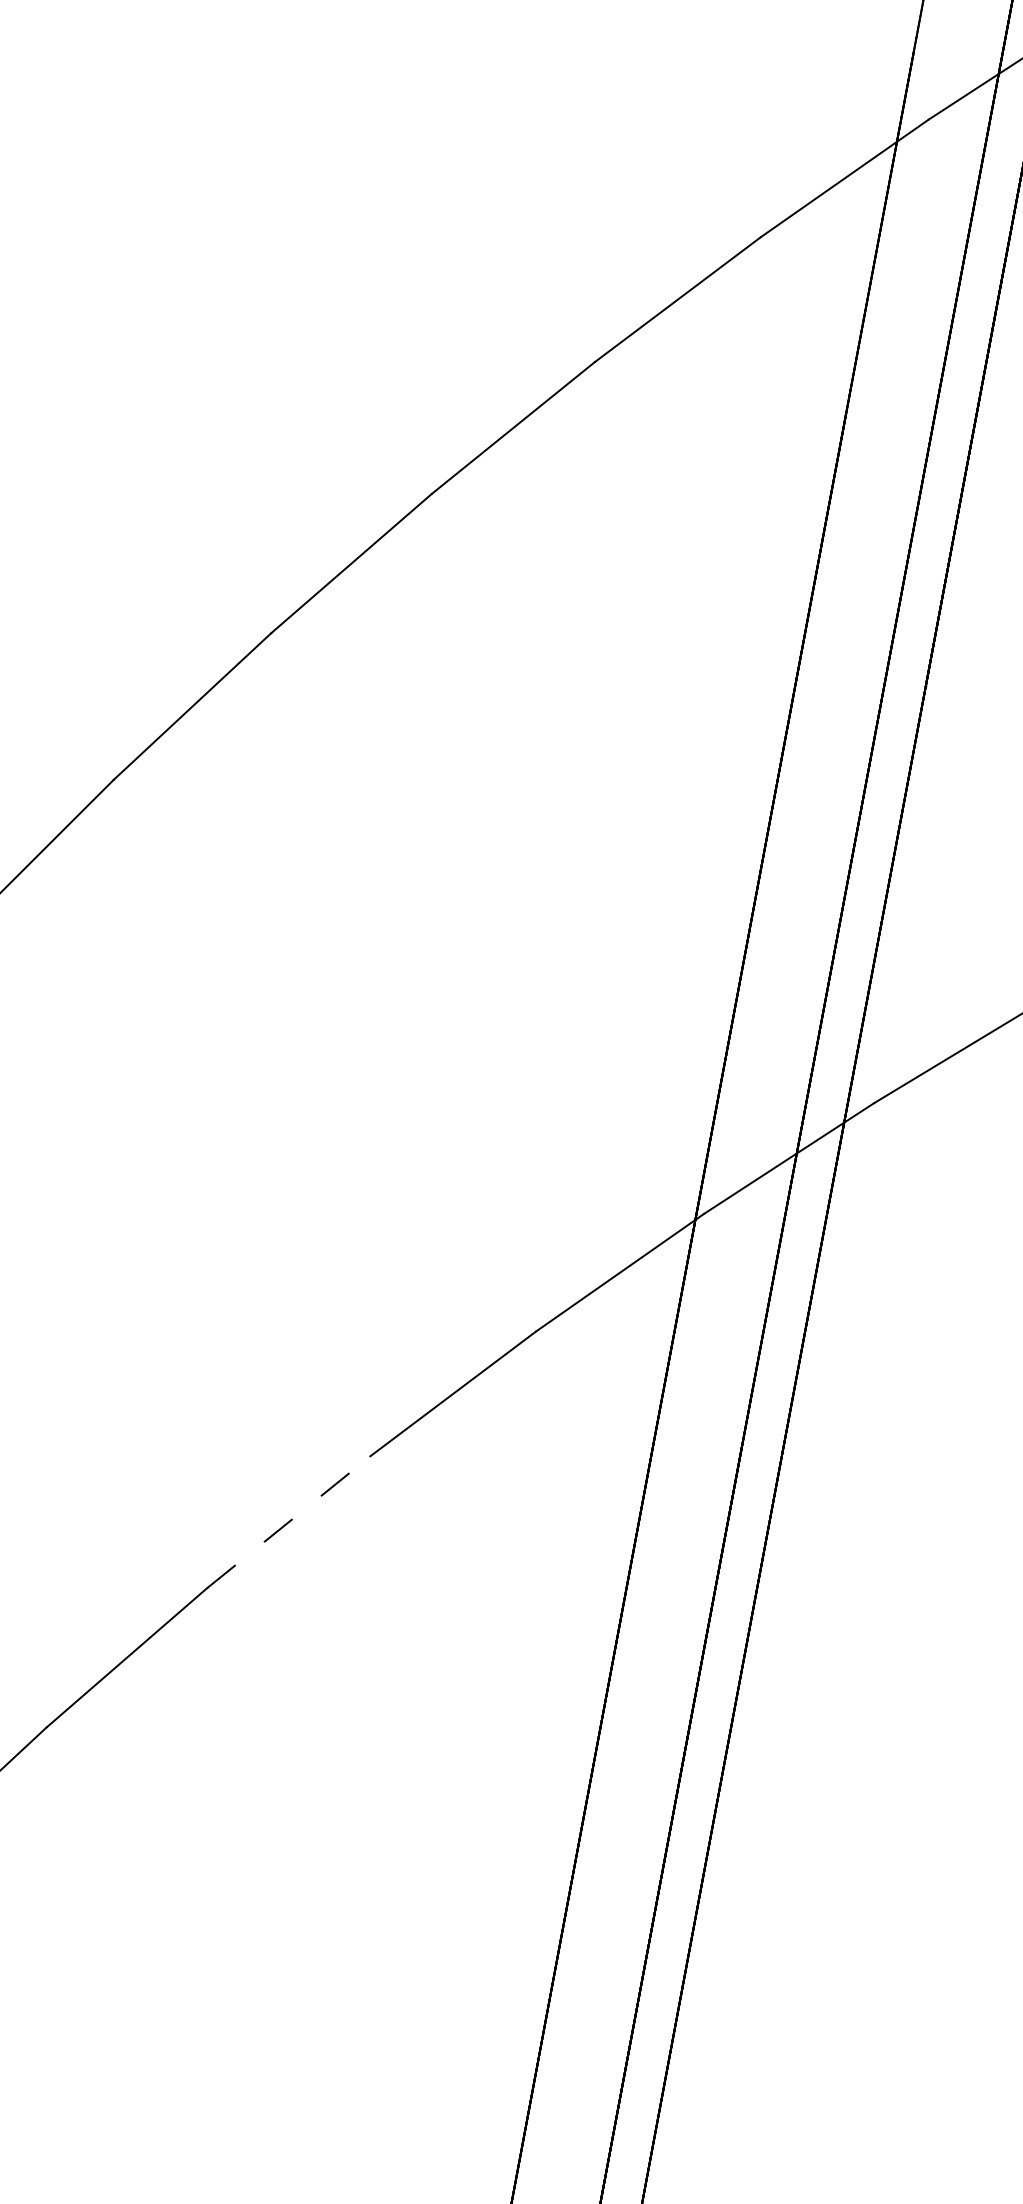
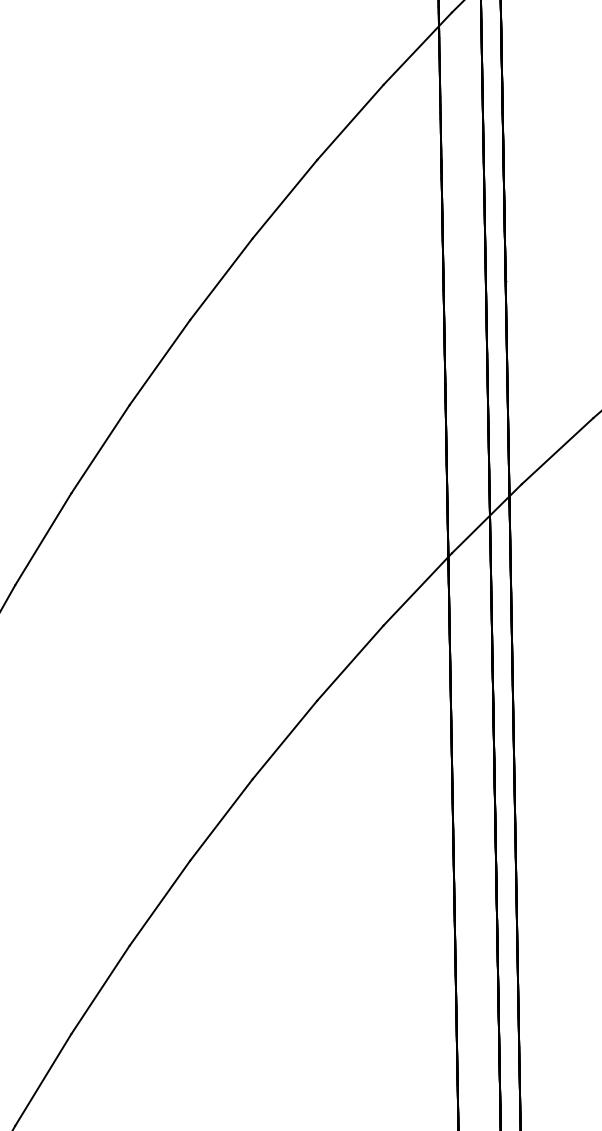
line: (289, 1521) -> (285, 739), dashed -> solid

